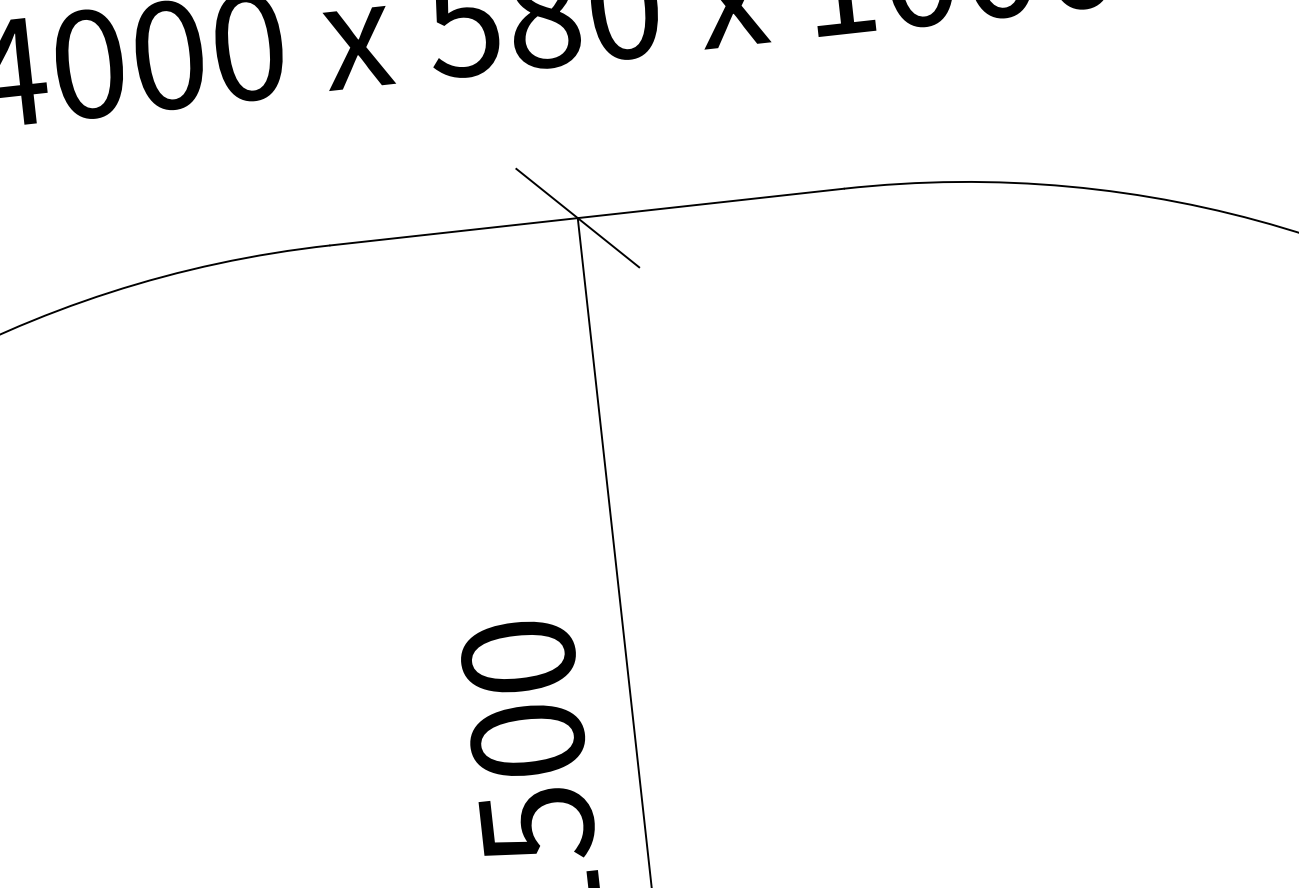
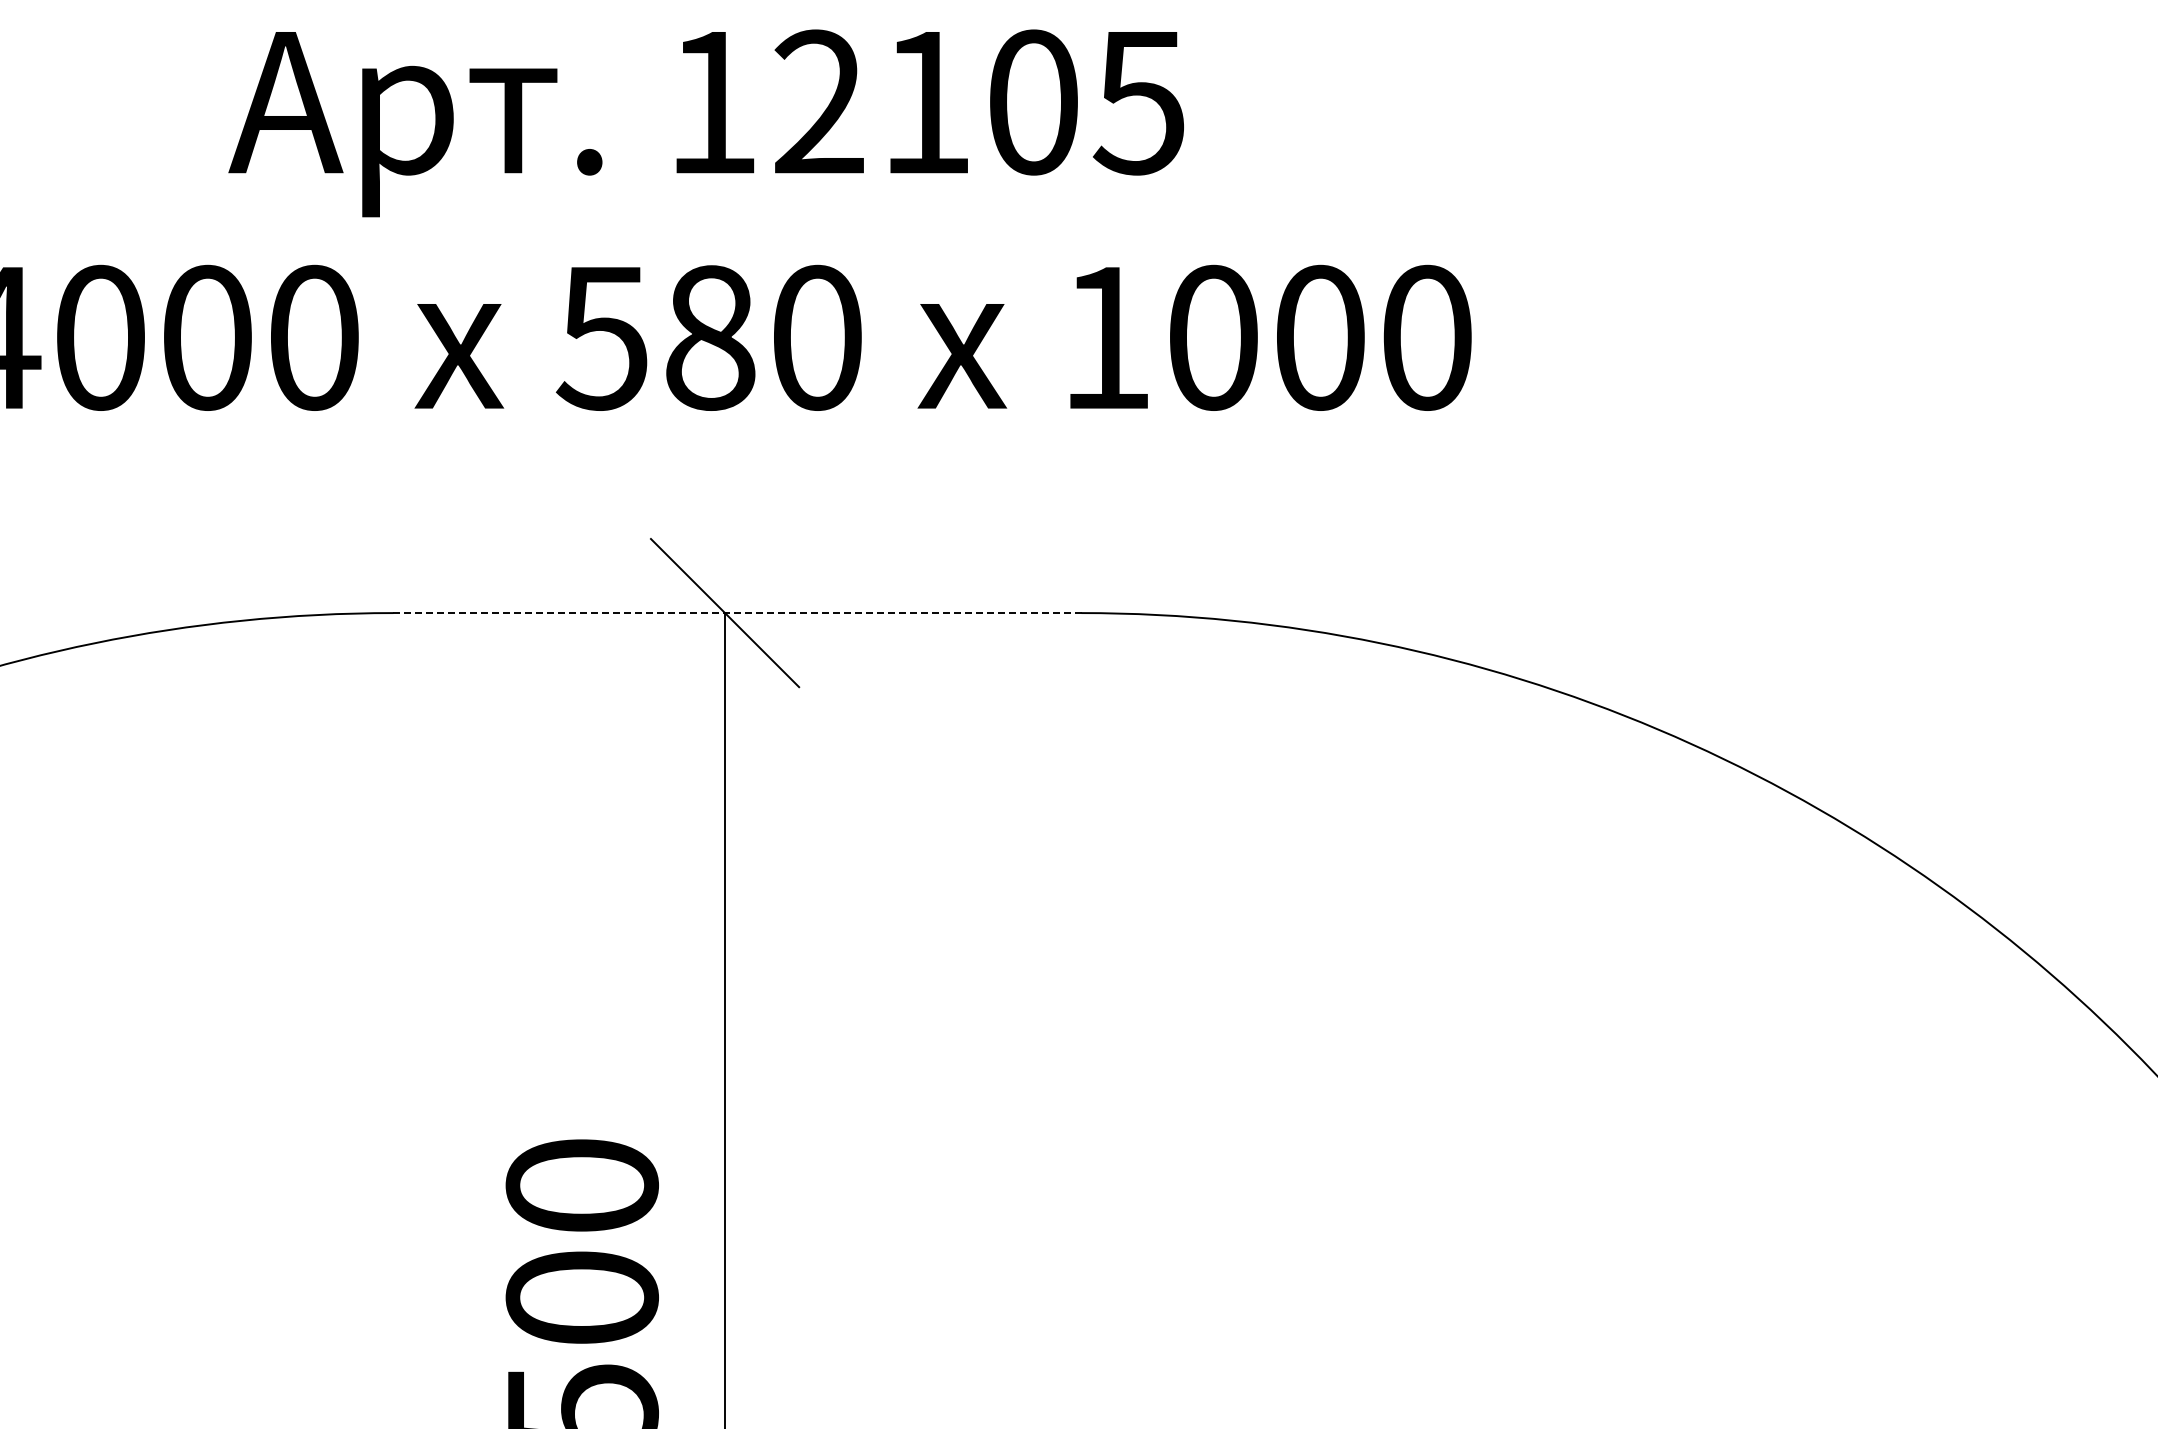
line: (587, 217) -> (737, 613), solid -> dashed

